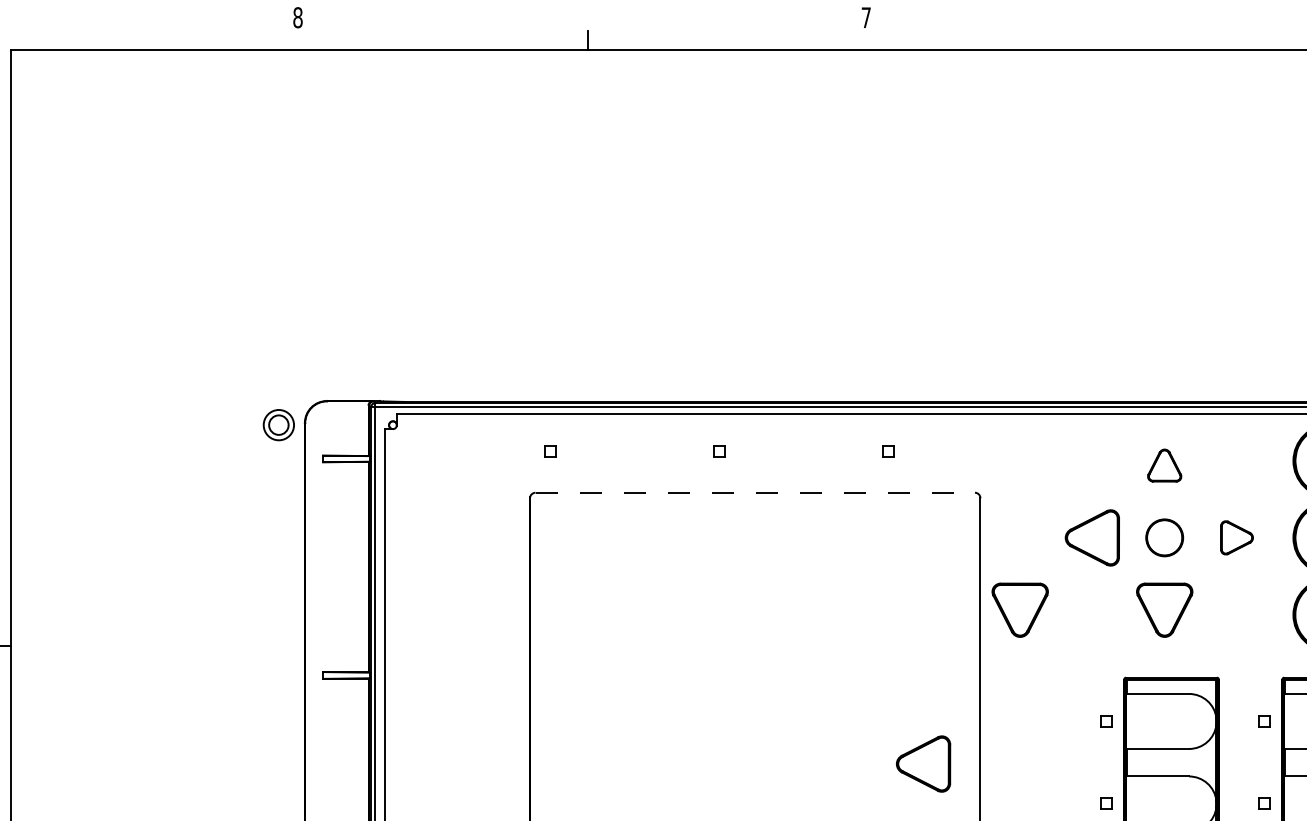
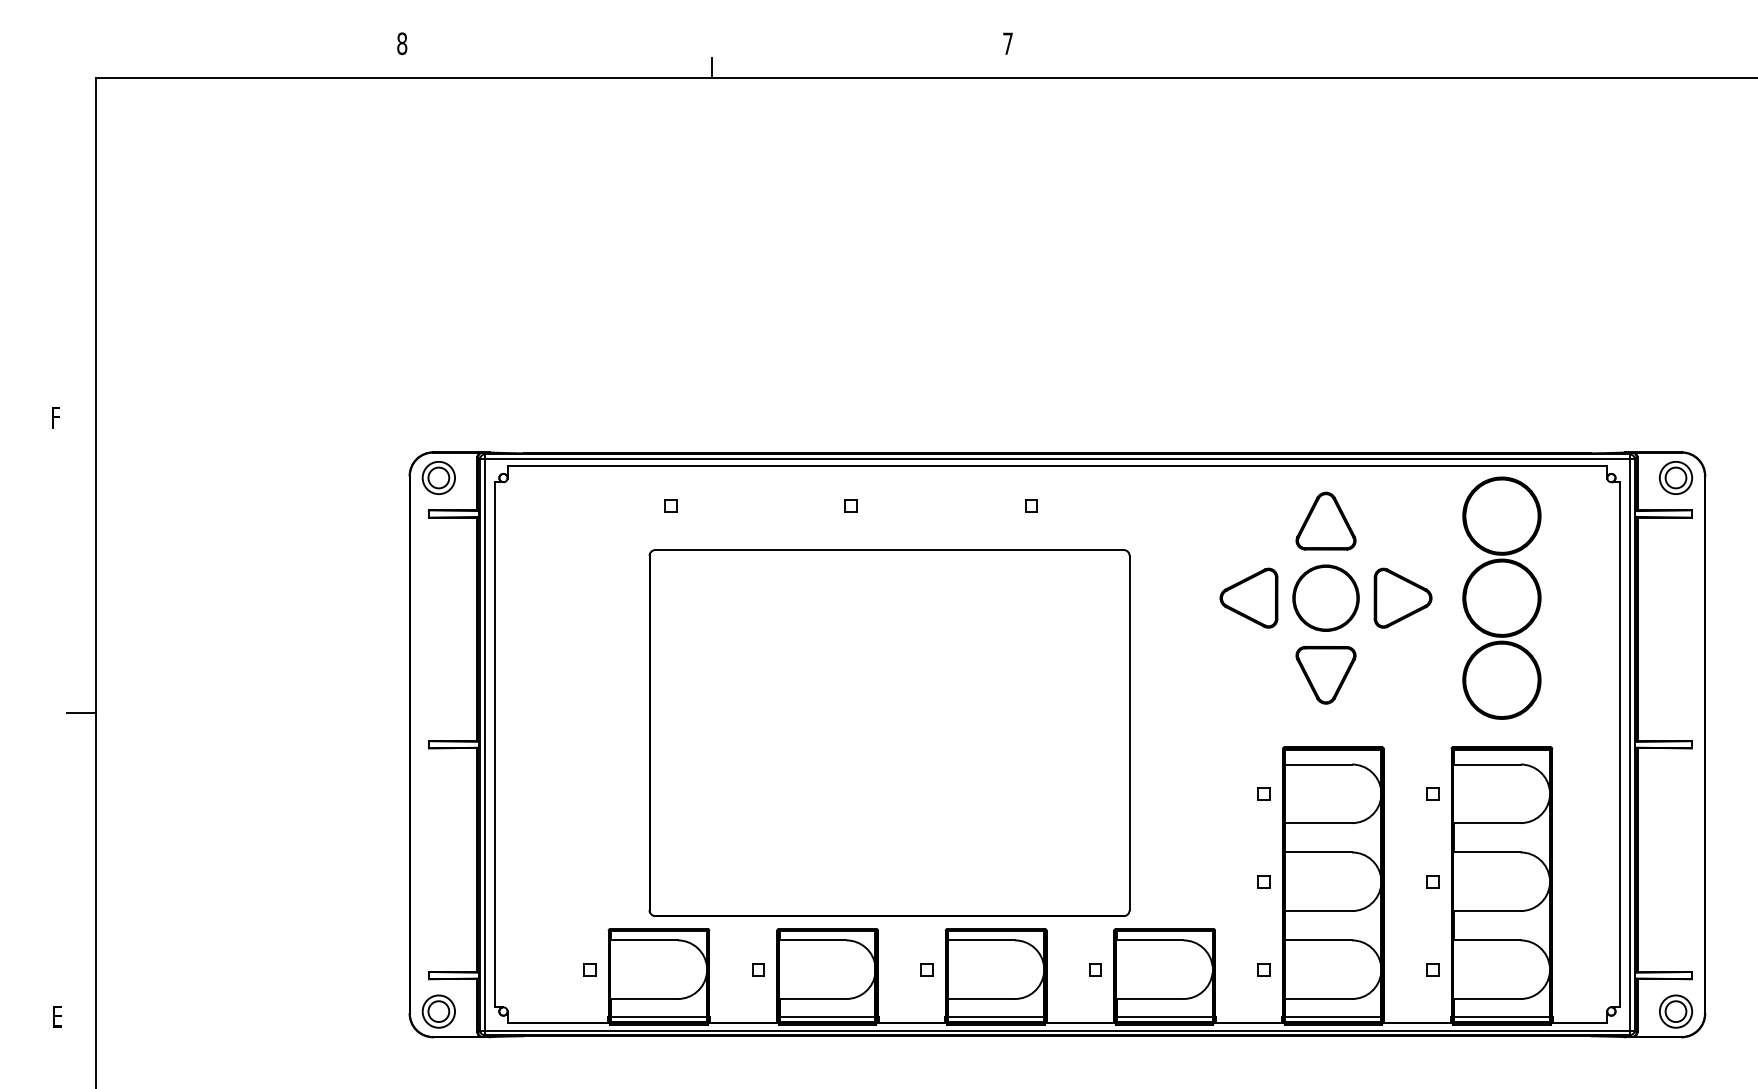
part: (278, 424) -> (438, 477), moved
part: (1164, 465) -> (1325, 520), size x1.67
line: (756, 493) -> (890, 550), dashed -> solid
part: (1164, 537) -> (1325, 597), size x1.67
part: (1236, 537) -> (1402, 597), size x1.67
part: (1019, 610) -> (1171, 675), removed
part: (923, 763) -> (1068, 838), removed

